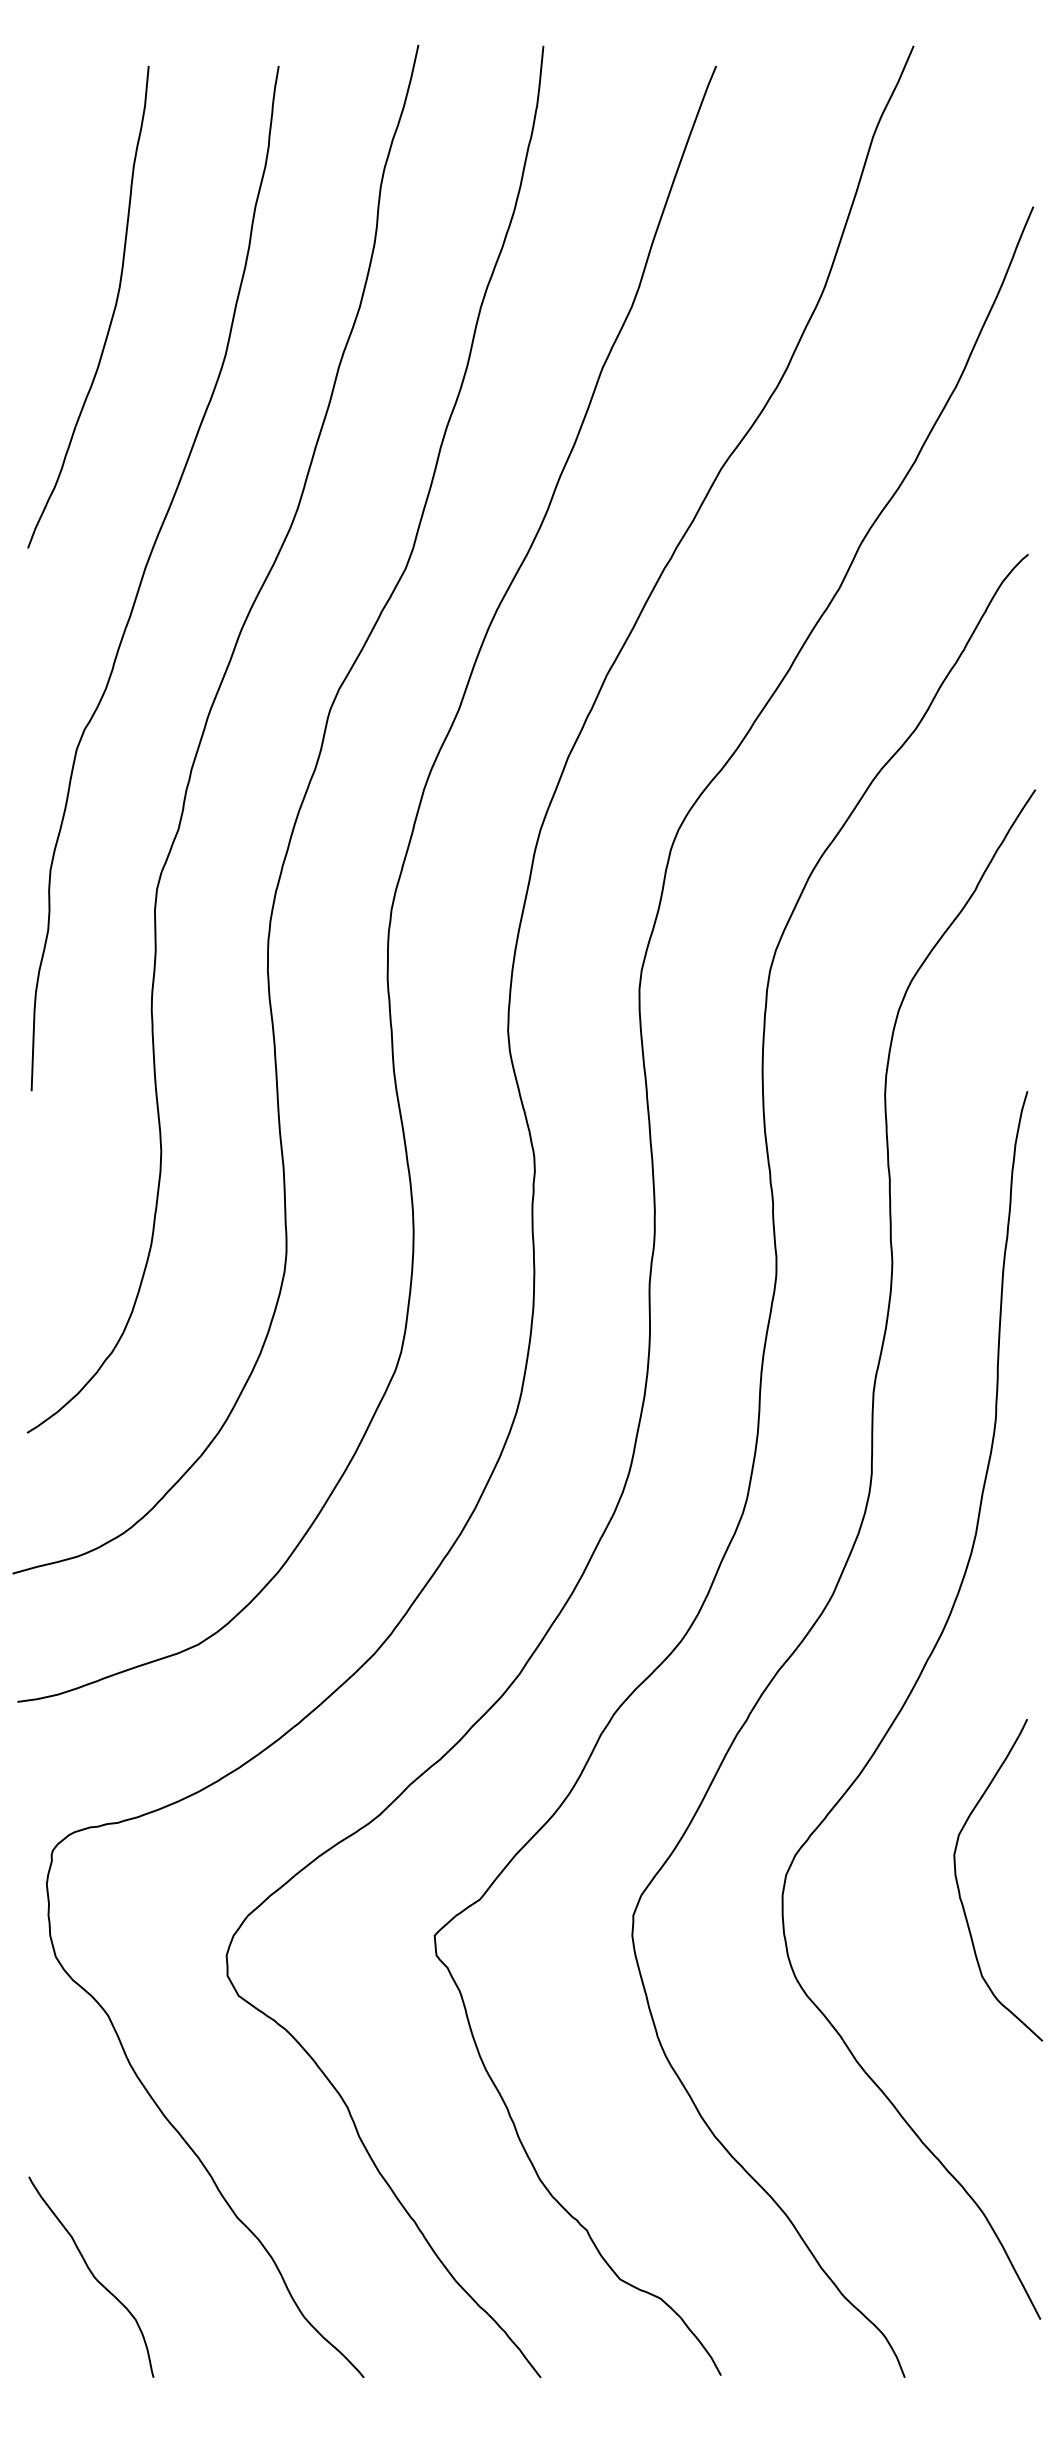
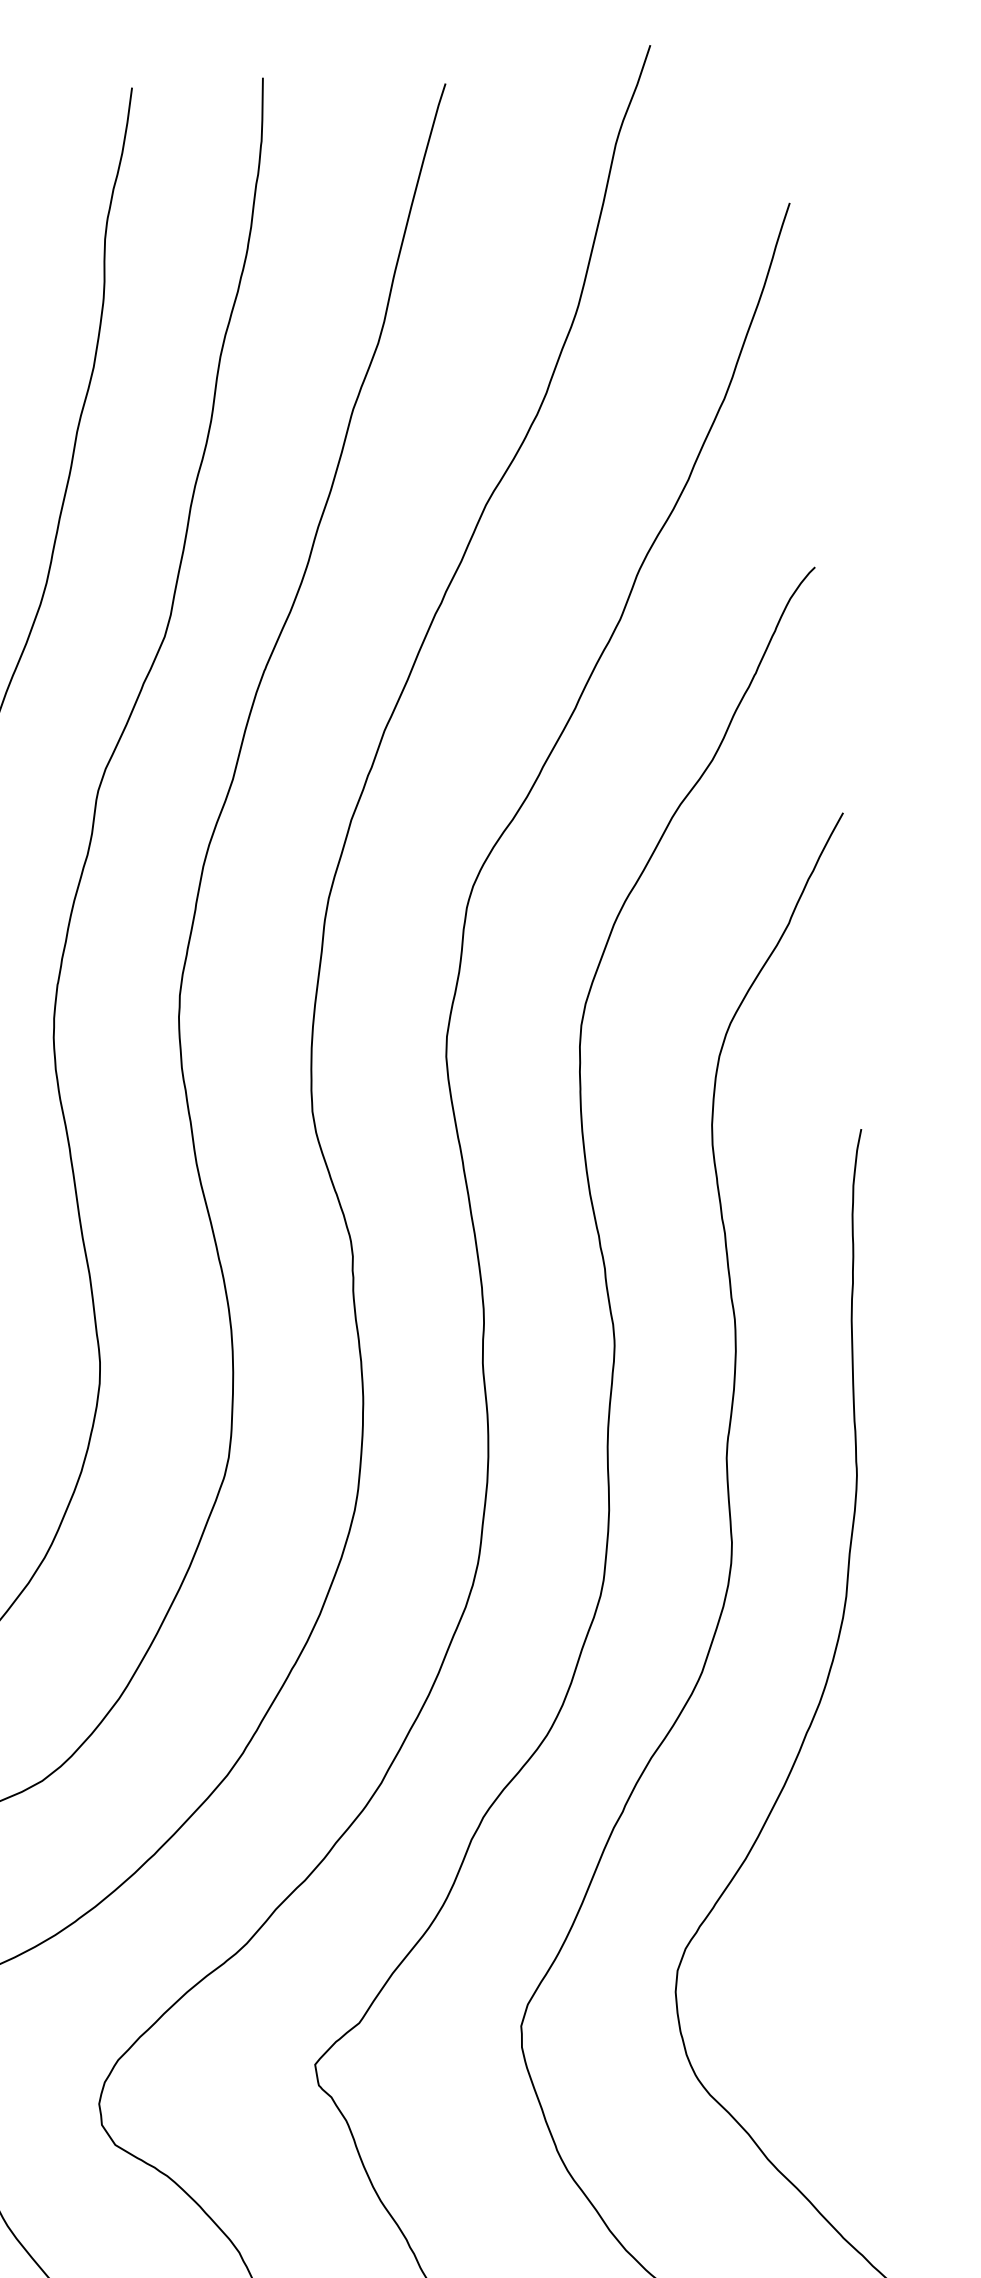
curve: (959, 1887) -> (860, 1968), removed

